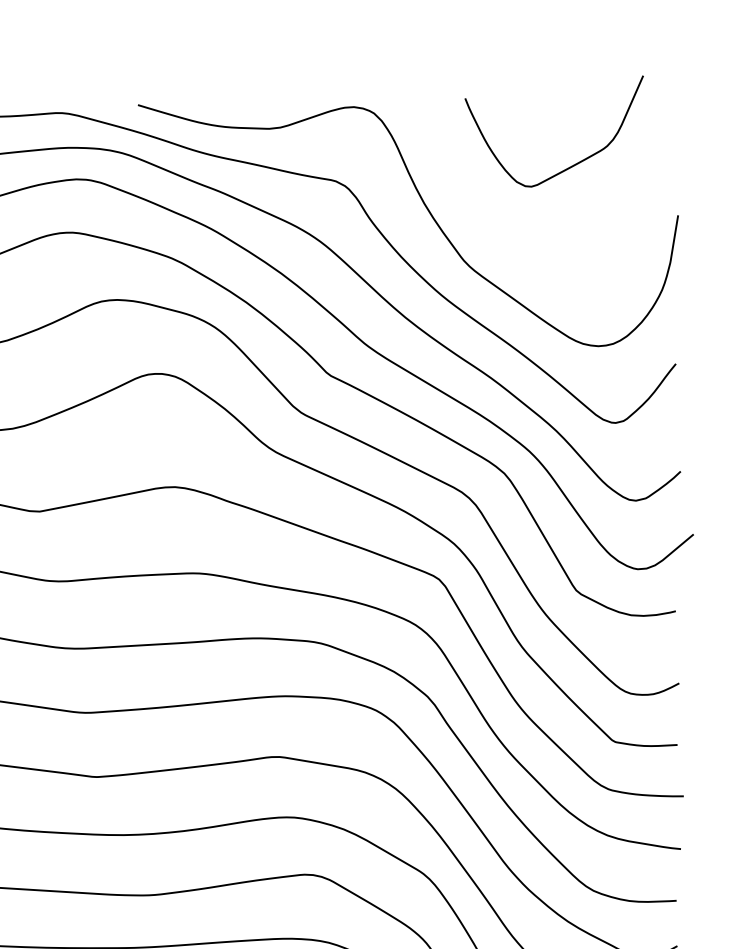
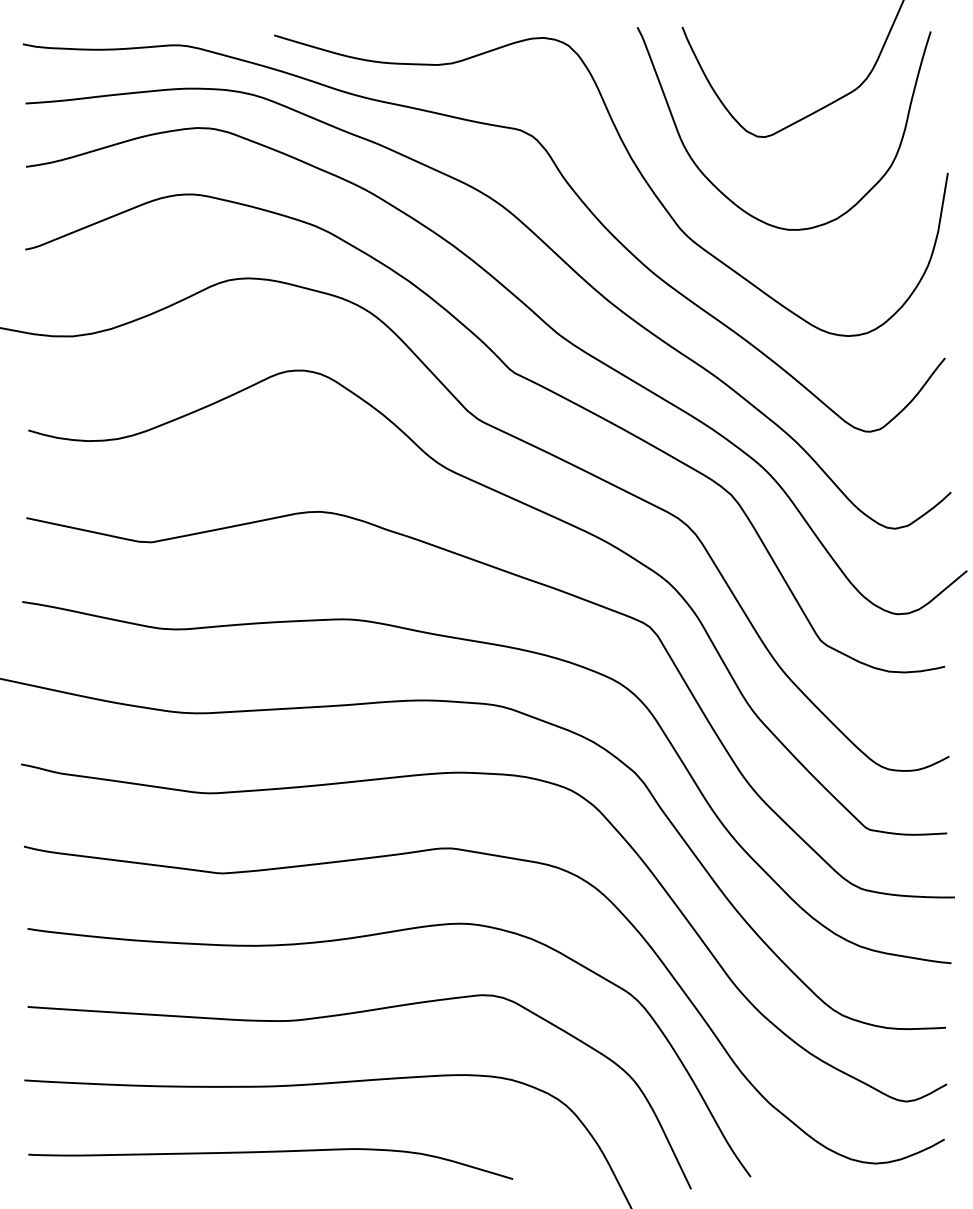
curve: (499, 232) -> (725, 194), added

